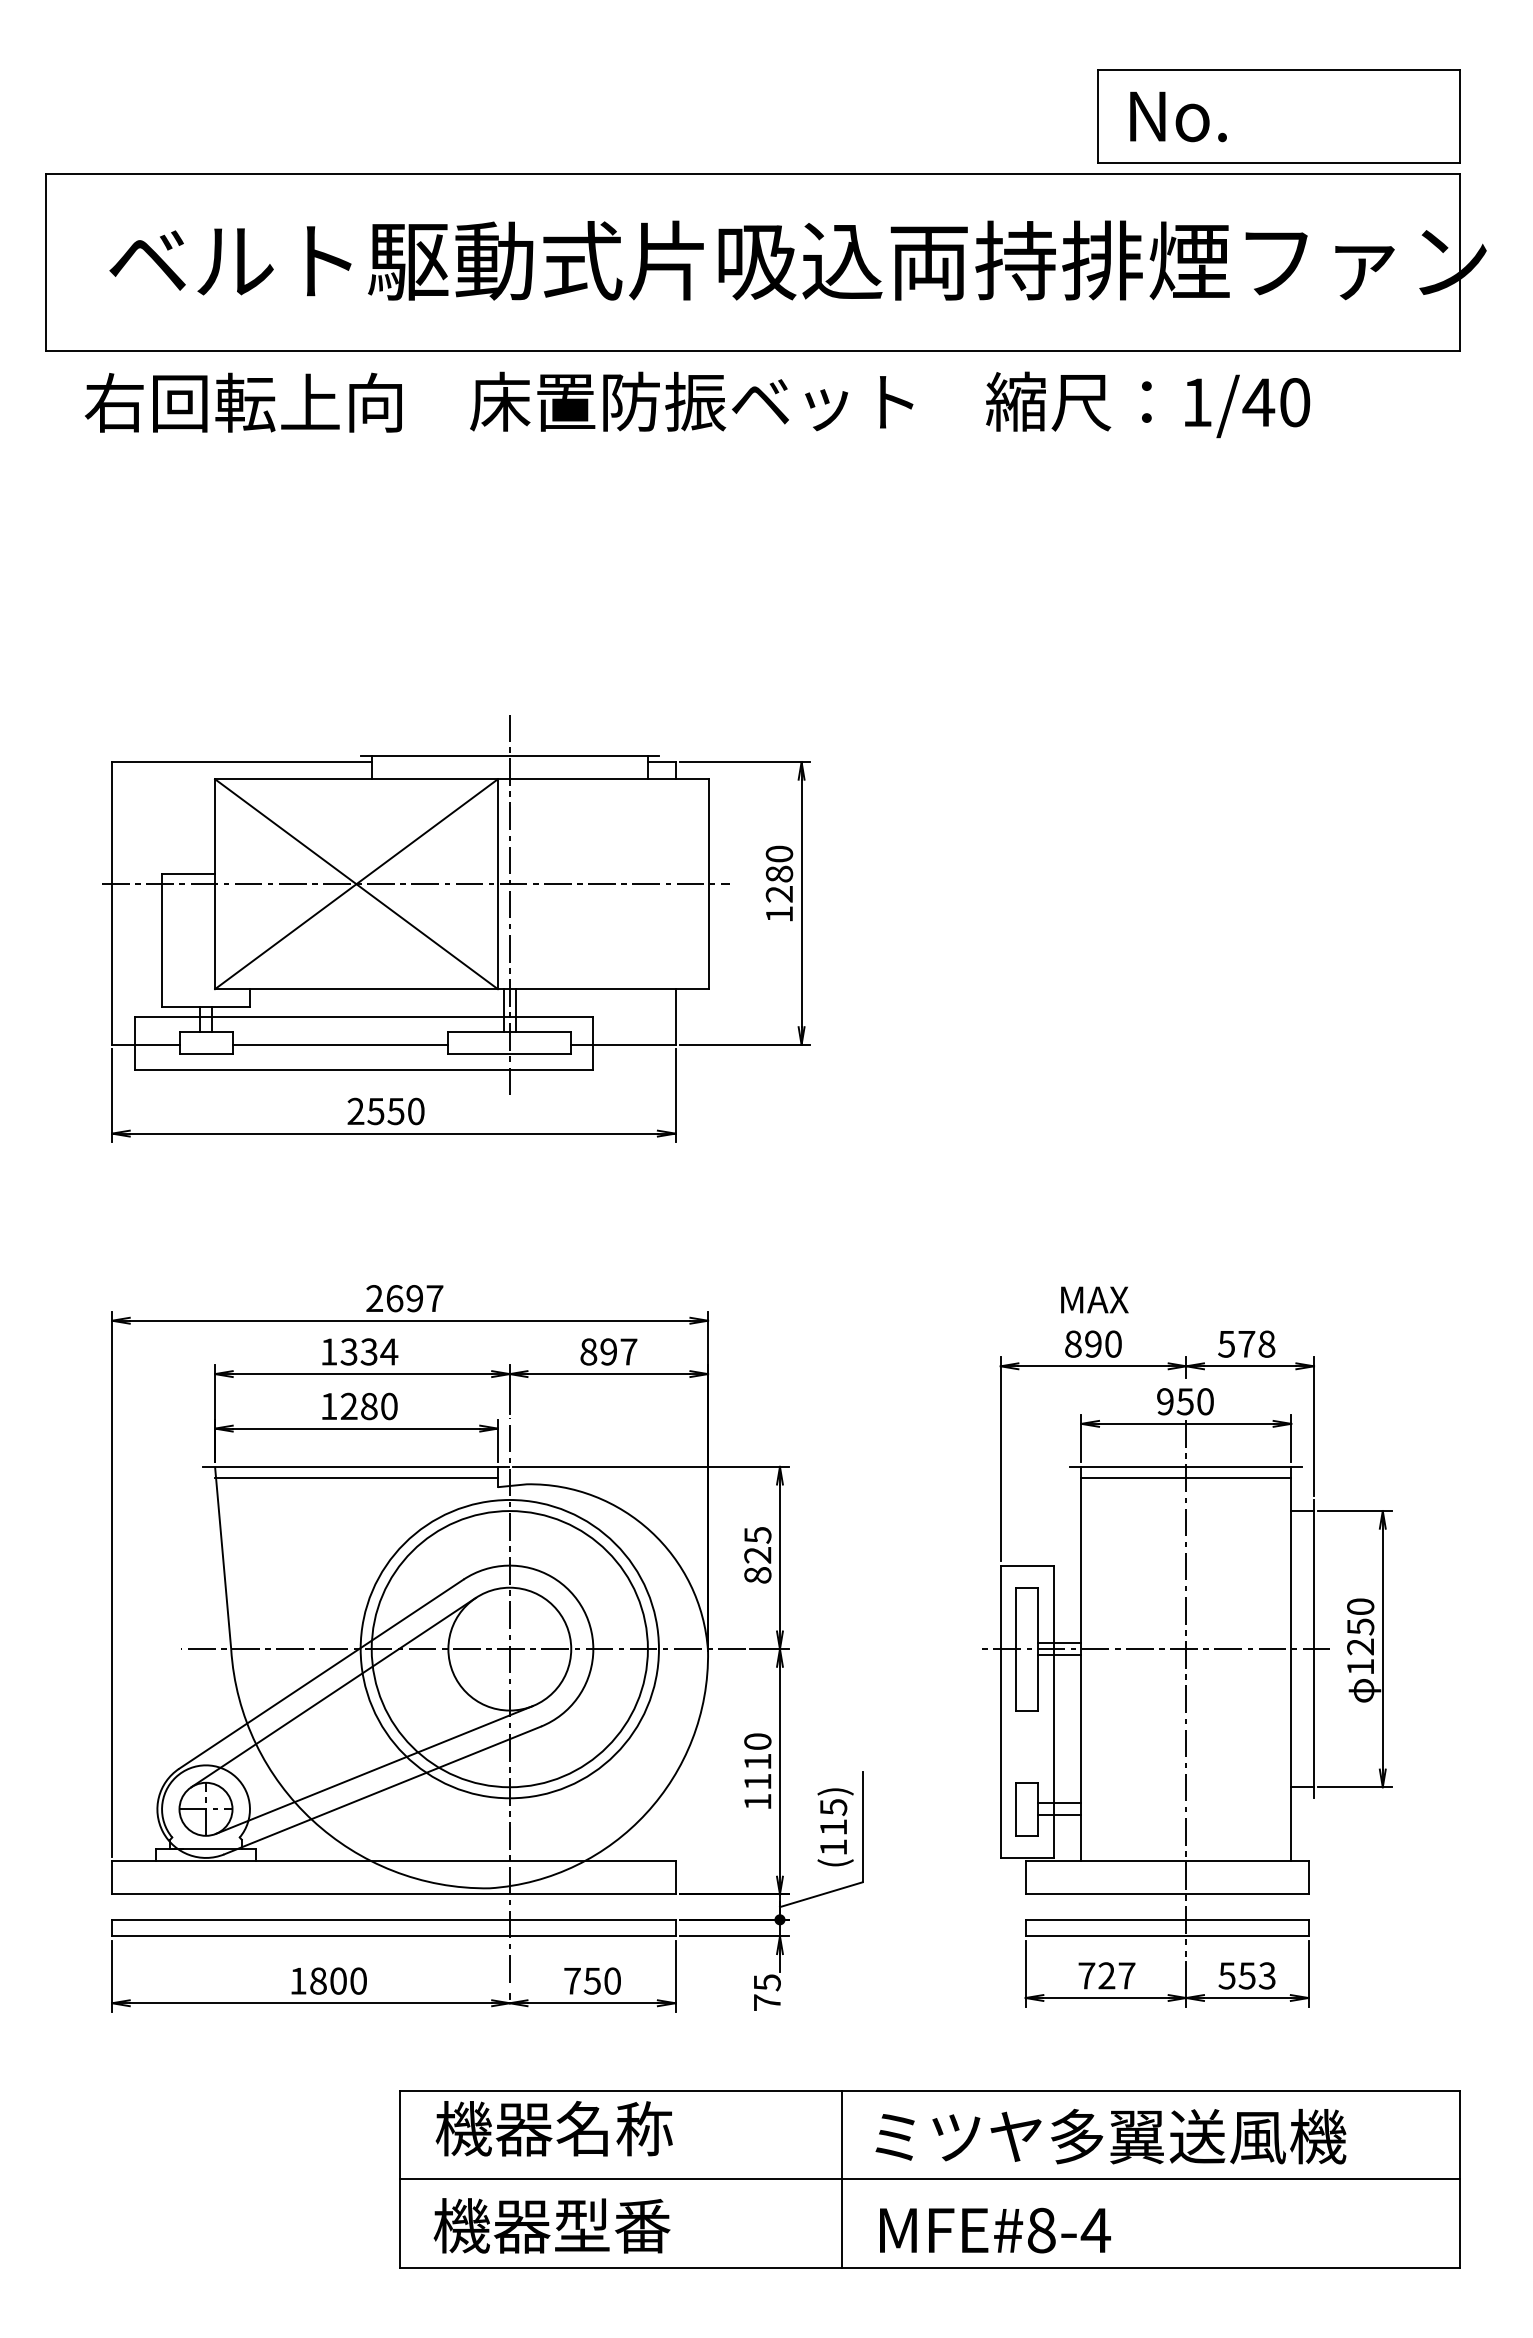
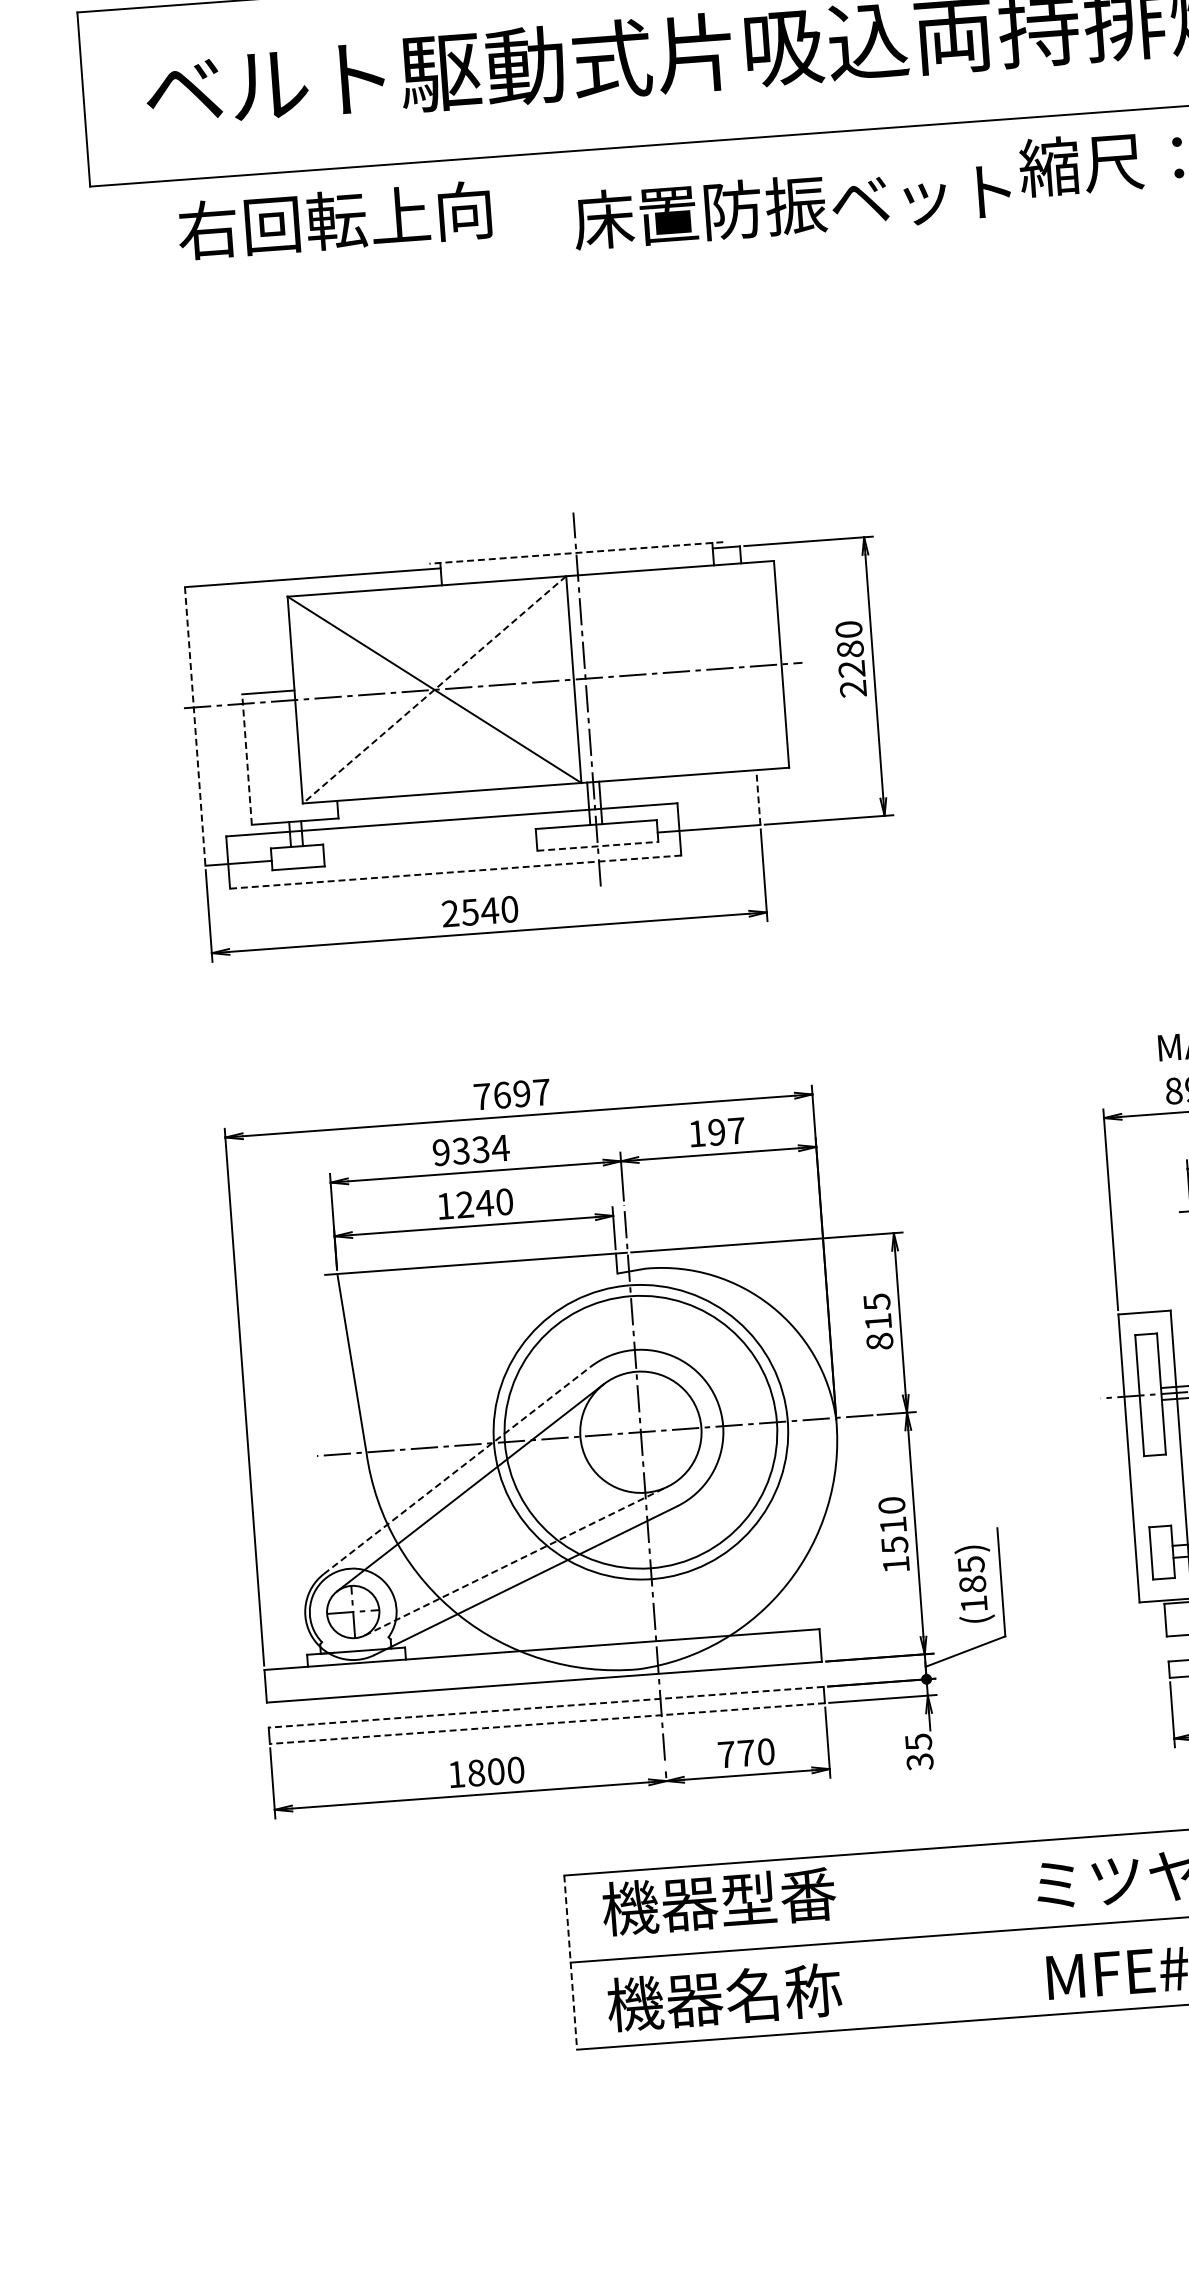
text: (691, 401) -> (792, 205), moved
text: (243, 402) -> (334, 220), moved
line: (509, 756) -> (576, 552), solid -> dashed
line: (356, 884) -> (434, 690), solid -> dashed
line: (112, 903) -> (195, 726), solid -> dashed
text: (778, 914) -> (852, 689), 1280 -> 2280
line: (162, 940) -> (247, 759), solid -> dashed
line: (675, 1017) -> (758, 798), solid -> dashed
line: (340, 1044) -> (430, 848), removed
line: (510, 1054) -> (598, 846), solid -> dashed
line: (363, 1069) -> (454, 871), solid -> dashed
text: (396, 1111) -> (490, 910), 2550 -> 2540
text: (374, 1298) -> (482, 1096), 2697 -> 7697
text: (328, 1351) -> (440, 1152), 1334 -> 9334
text: (588, 1351) -> (696, 1133), 897 -> 197
text: (369, 1406) -> (485, 1203), 1280 -> 1240
line: (356, 1477) -> (477, 1274), removed
text: (757, 1555) -> (878, 1322), 825 -> 815
line: (321, 1674) -> (457, 1470), solid -> dashed
line: (374, 1770) -> (516, 1561), solid -> dashed
text: (757, 1781) -> (894, 1544), 1110 -> 1510
text: (833, 1827) -> (972, 1584), (115) -> (185)
line: (393, 1919) -> (545, 1706), solid -> dashed
line: (393, 1936) -> (547, 1723), solid -> dashed
text: (591, 1980) -> (745, 1752), 750 -> 770
text: (766, 2002) -> (919, 1761), 75 -> 35
text: (614, 2128) -> (778, 1896), 機器名称 -> 機器型番
line: (399, 2179) -> (570, 1962), solid -> dashed
line: (841, 2179) -> (1005, 1930), removed
text: (612, 2225) -> (783, 1992), 機器型番 -> 機器名称

